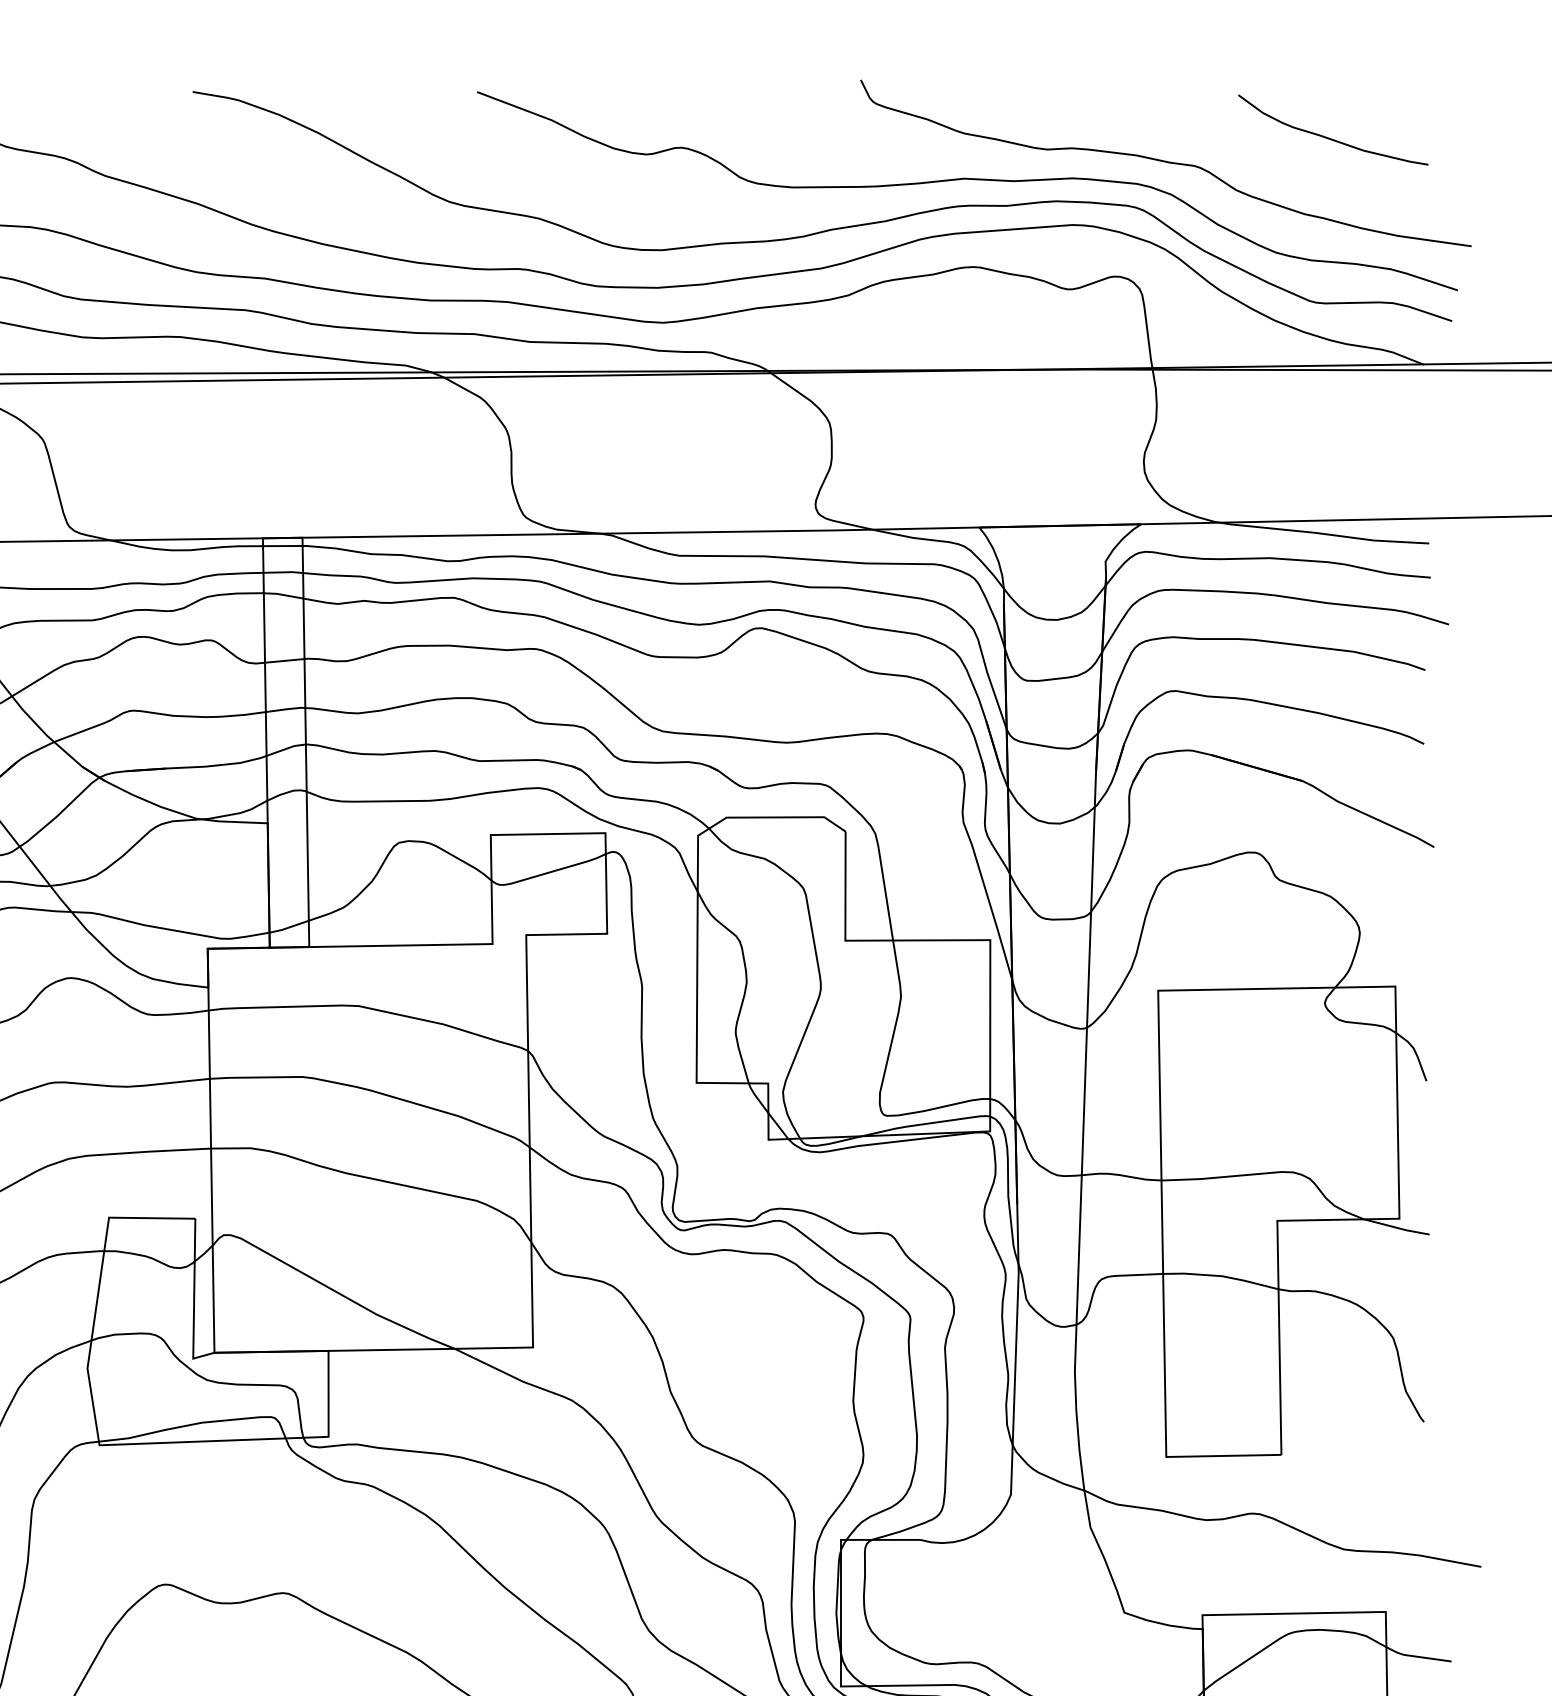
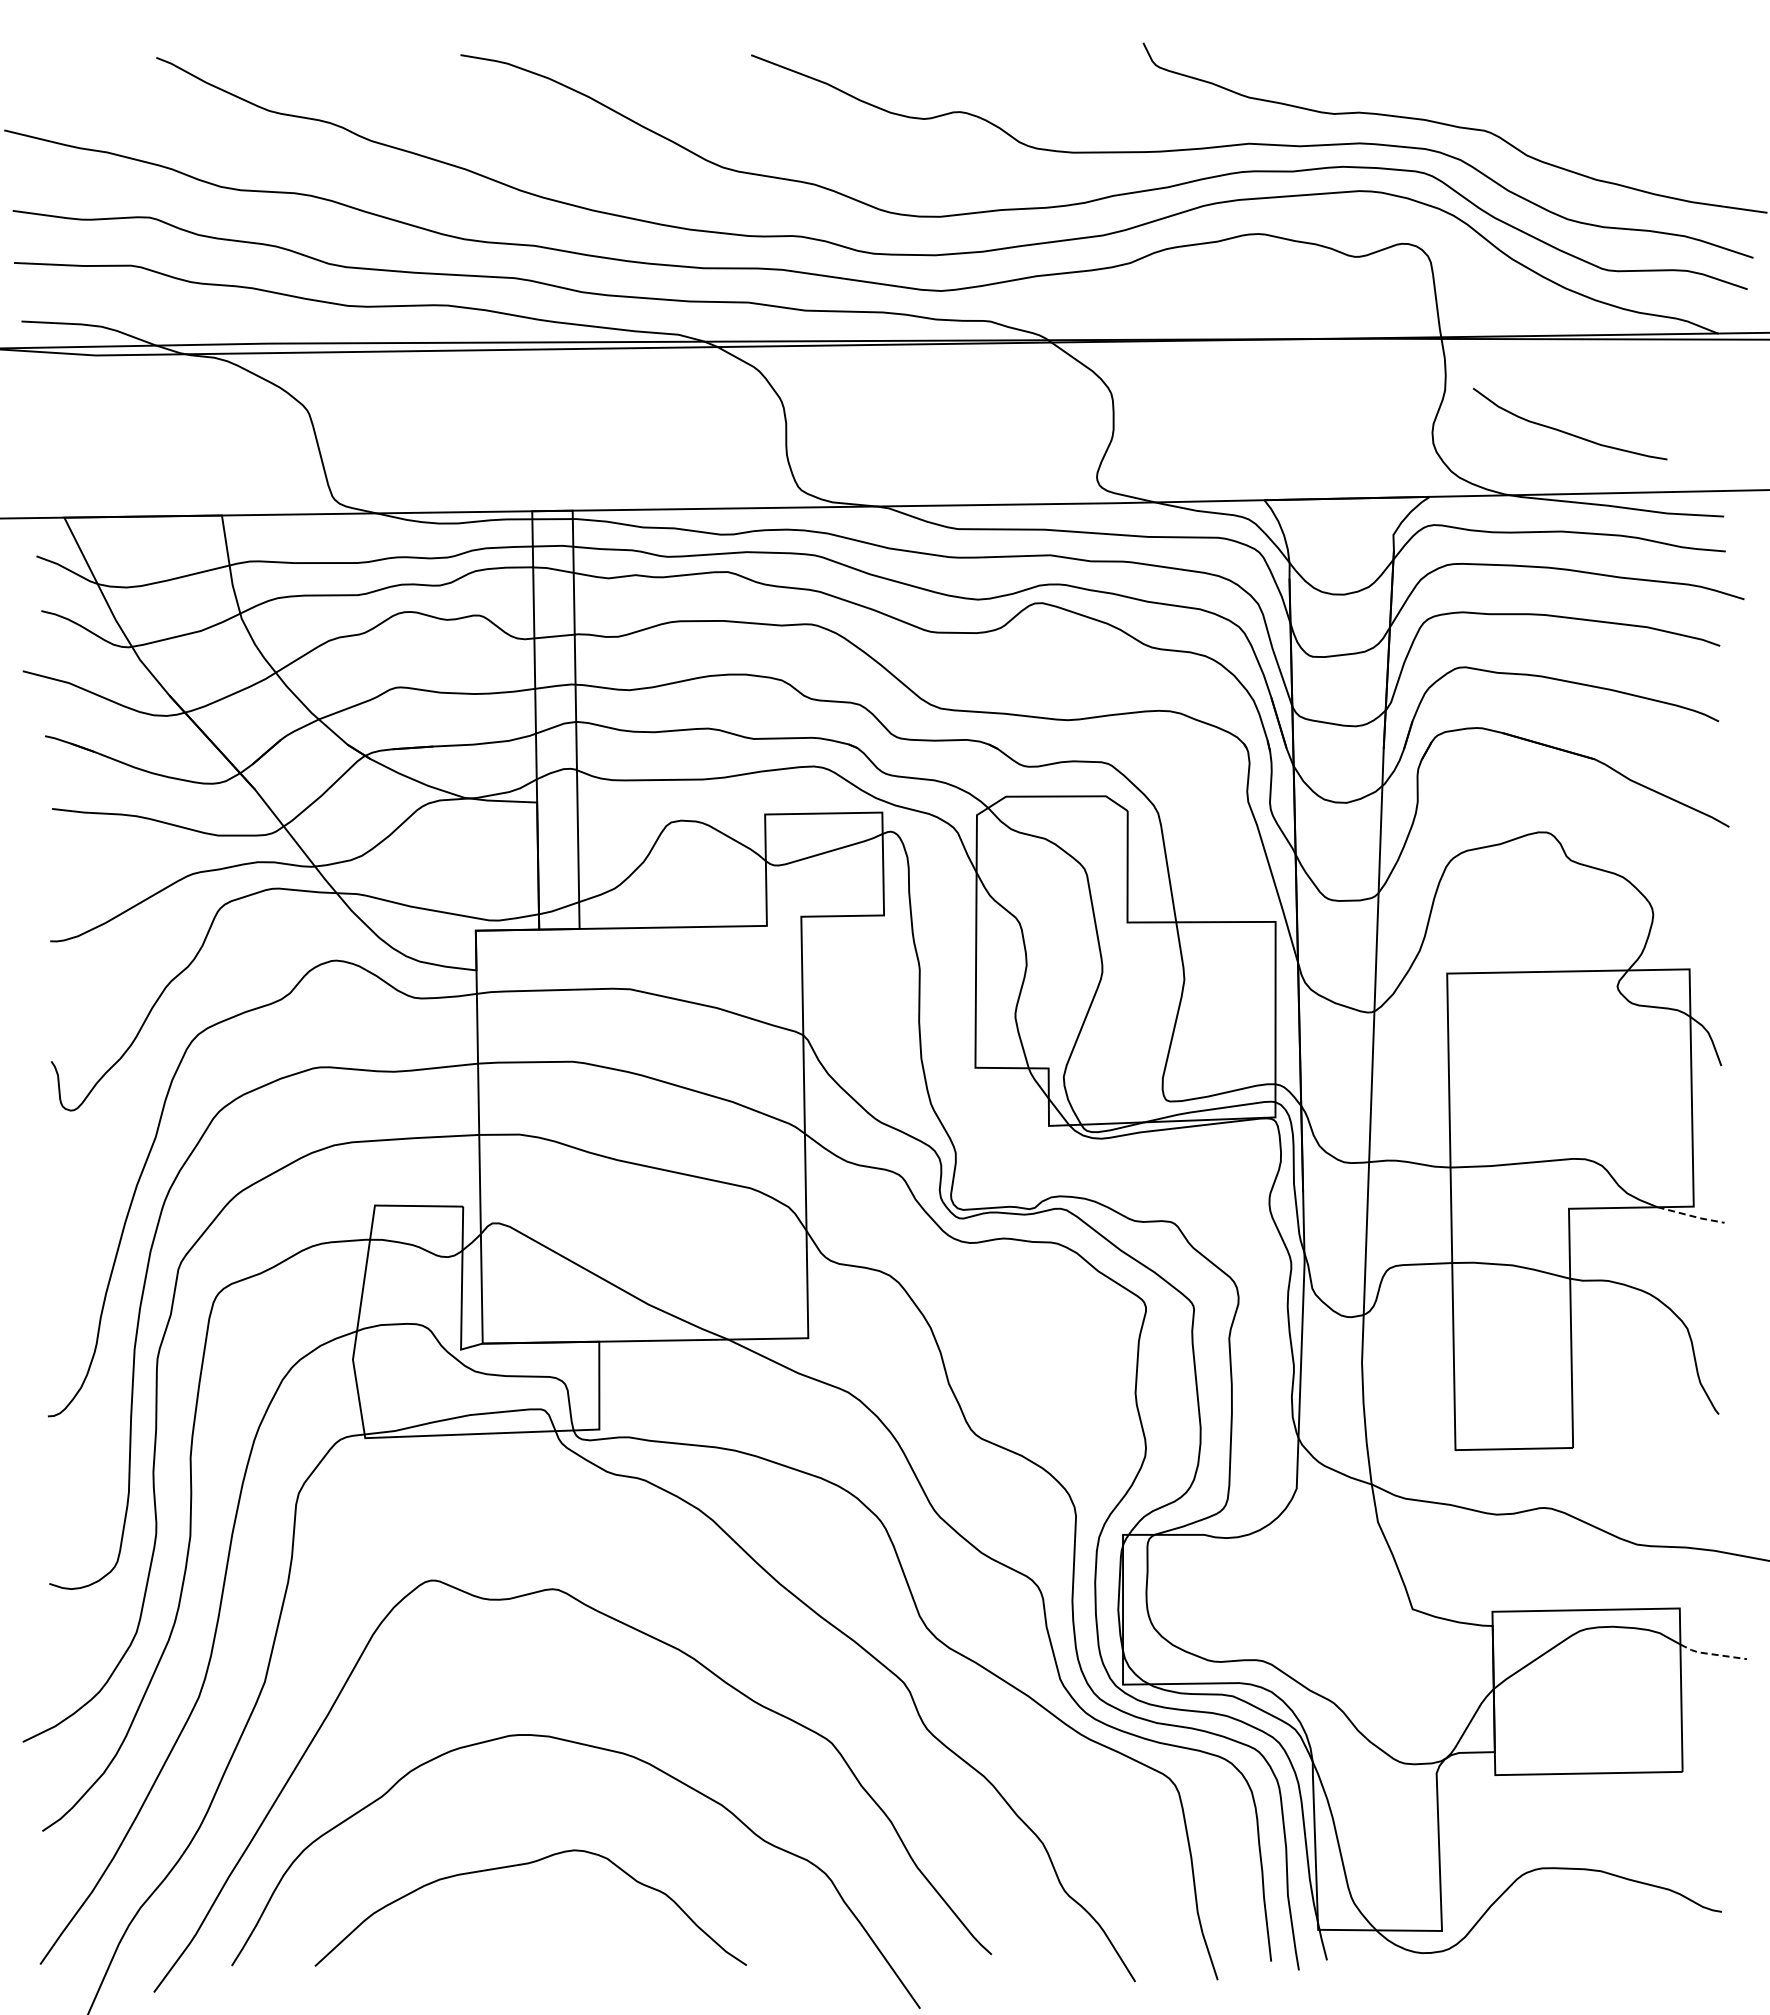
curve: (1331, 138) -> (1568, 432), moved
line: (1398, 1228) -> (1692, 1216), solid -> dashed
line: (1416, 1656) -> (1711, 1654), solid -> dashed

